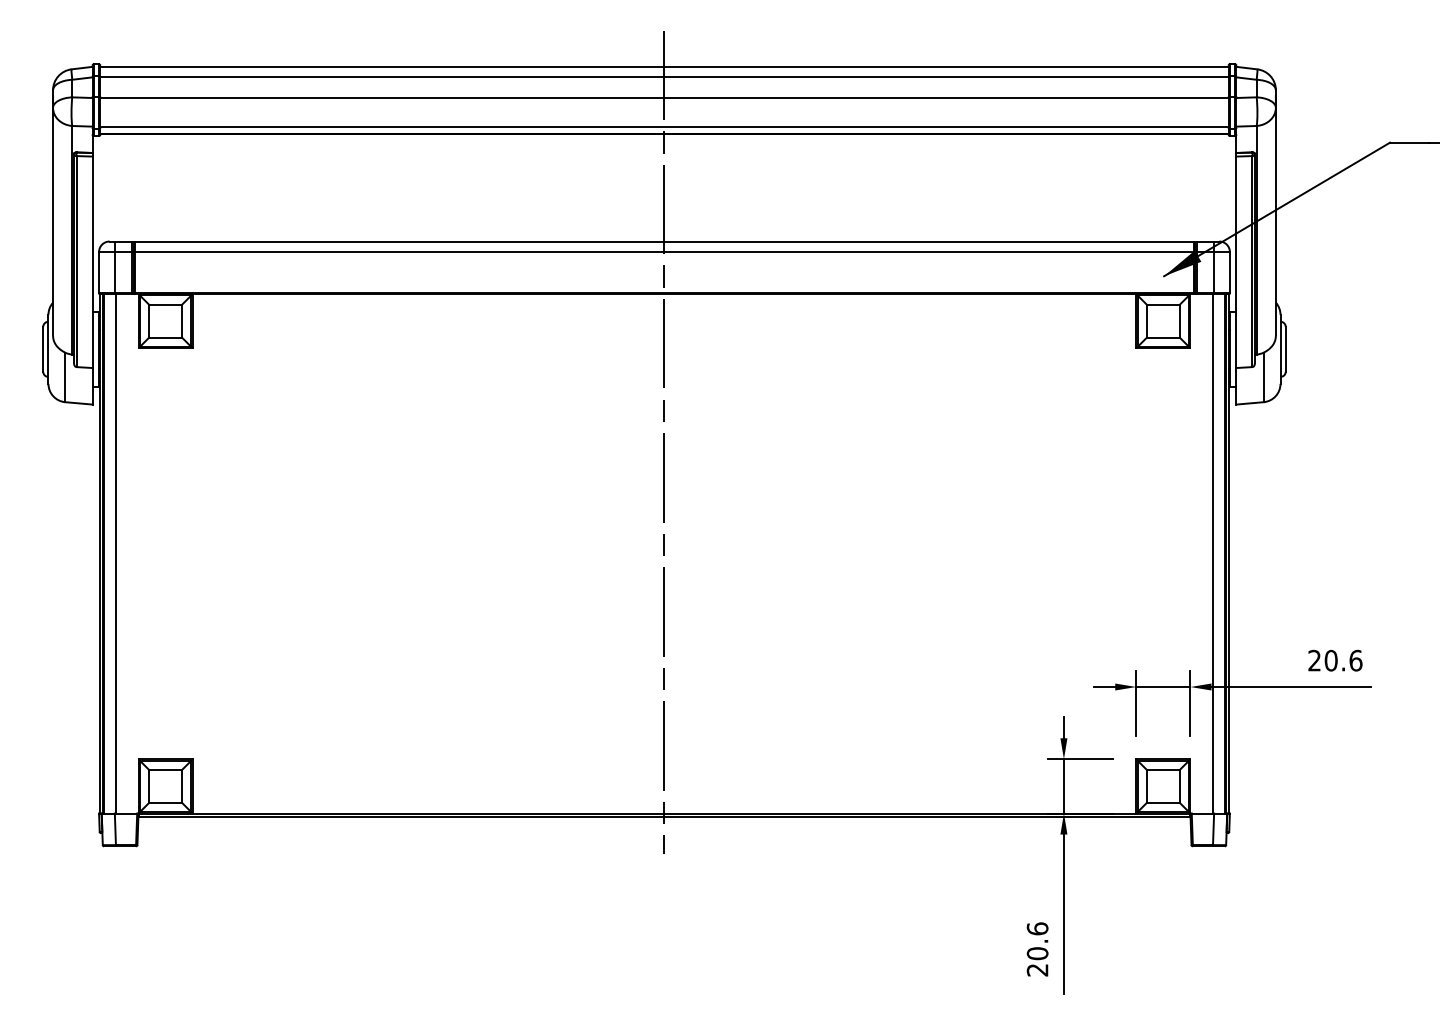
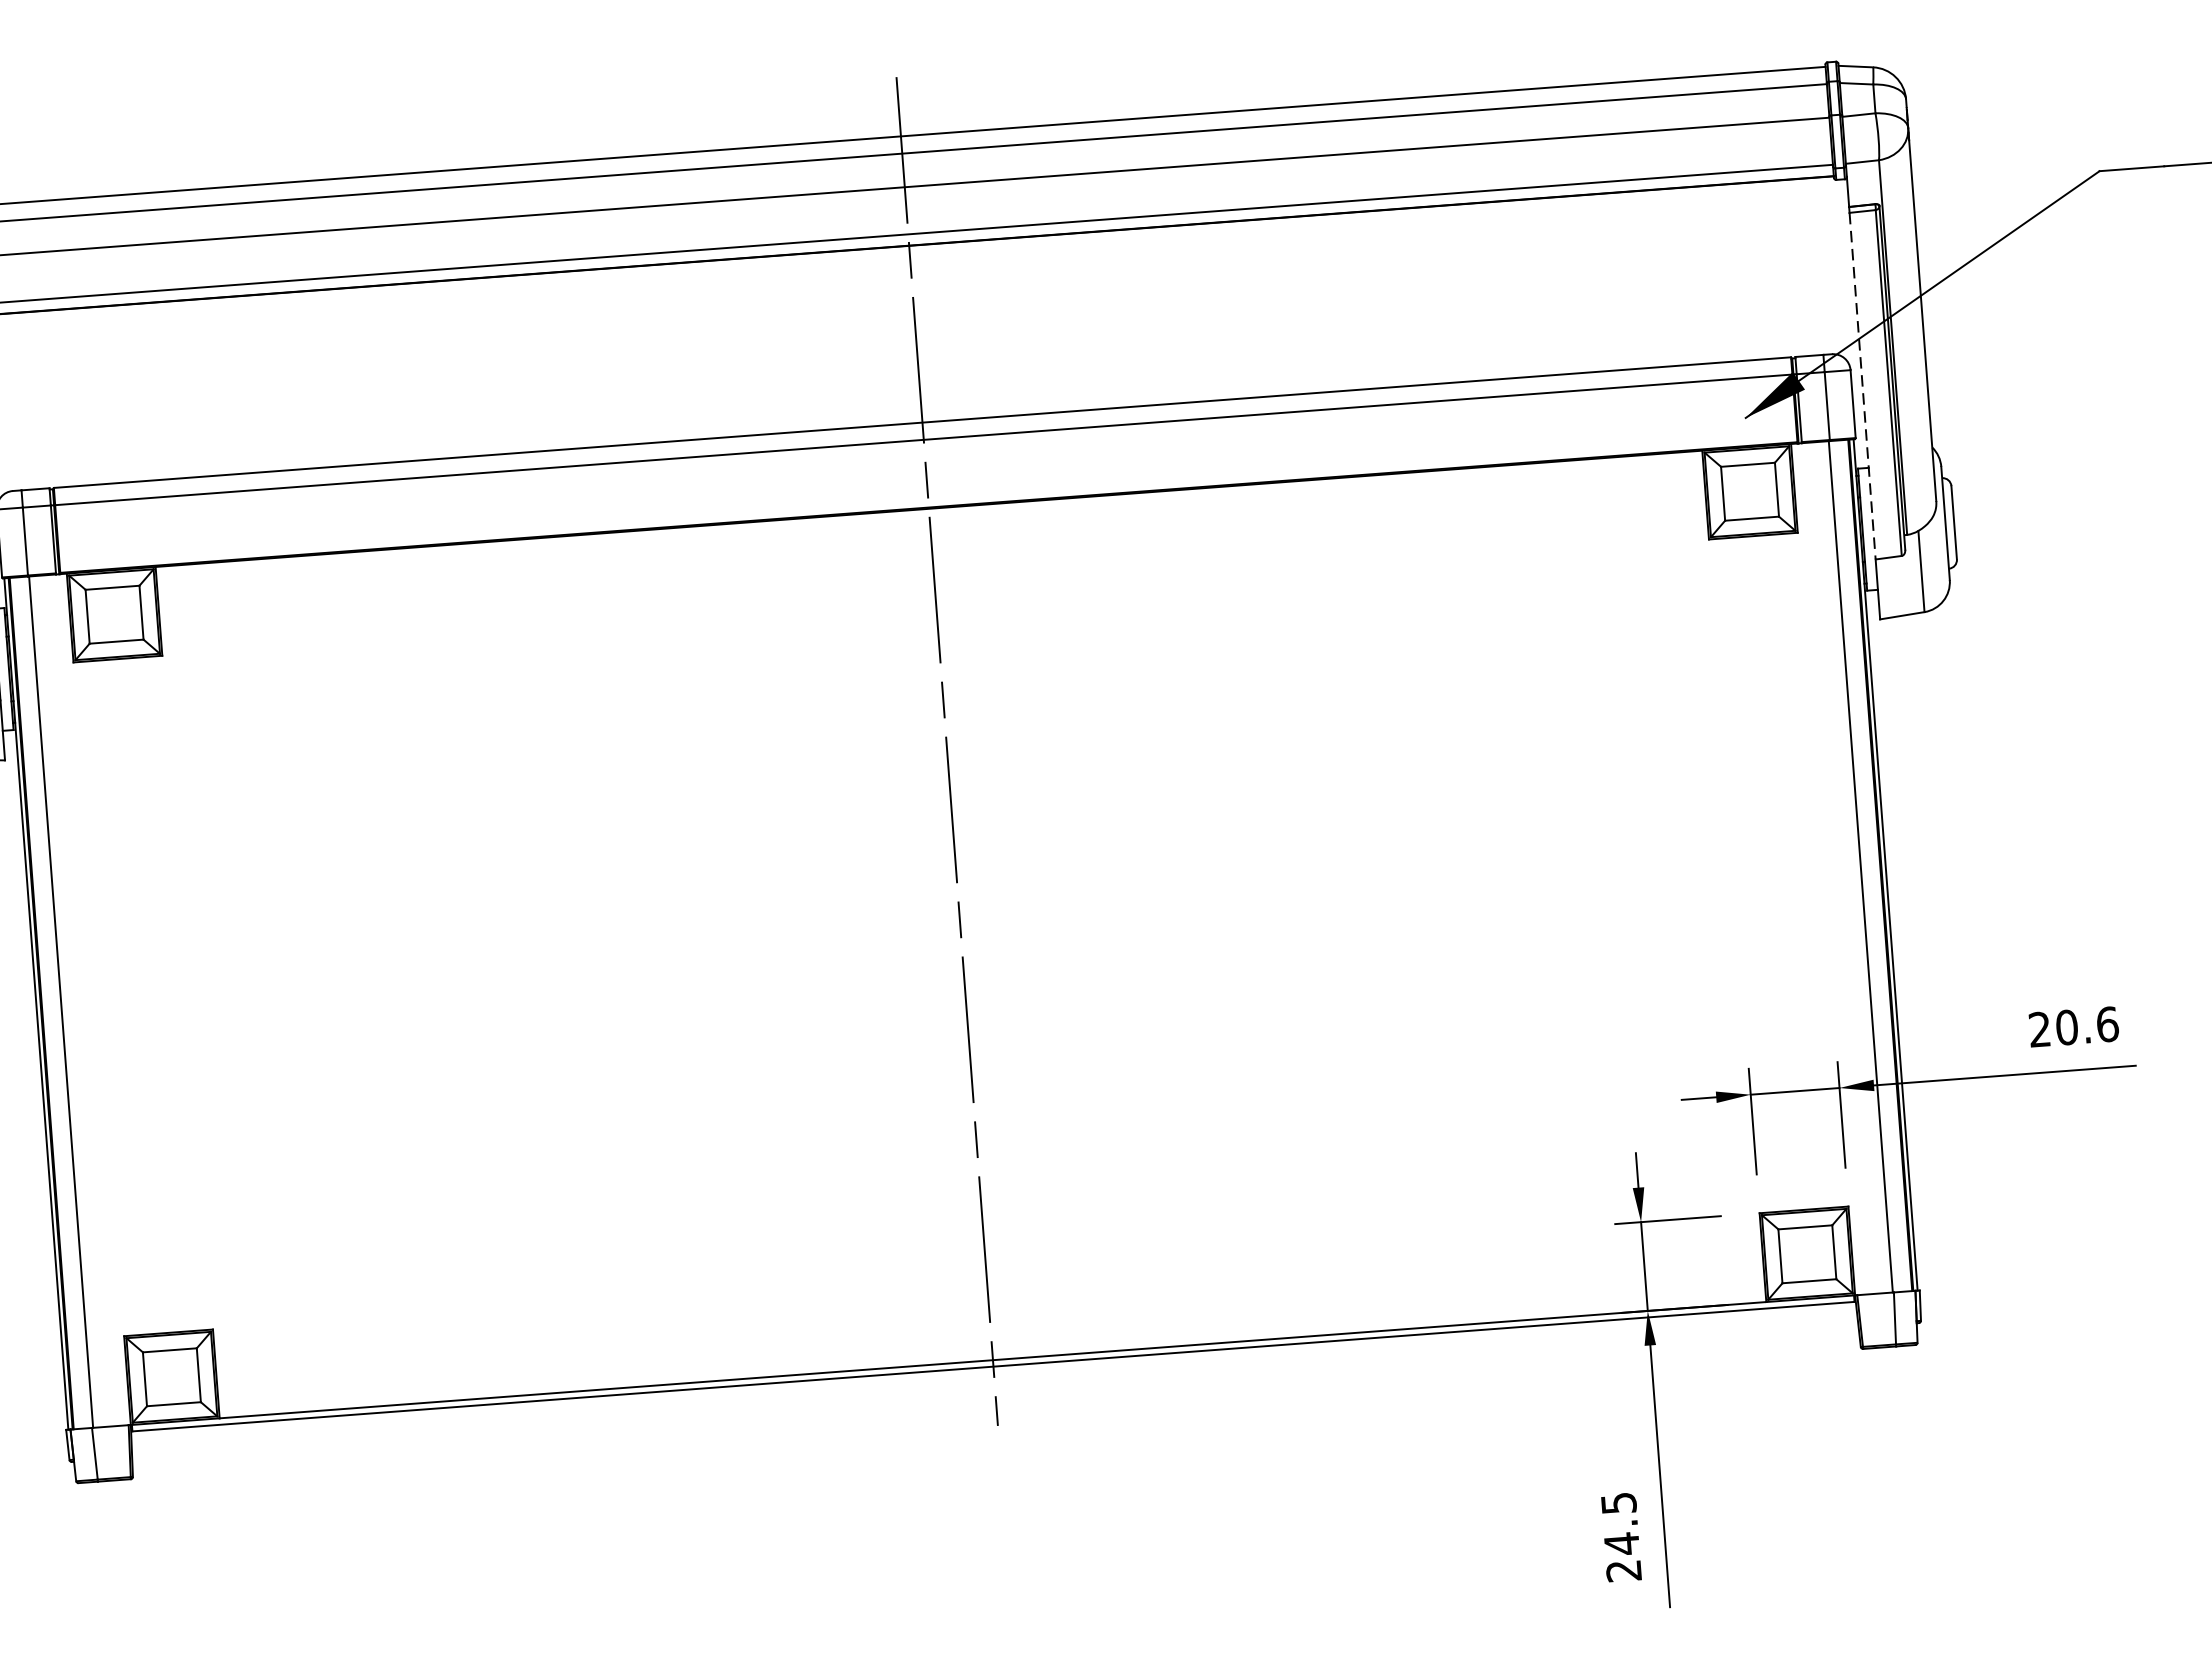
line: (1236, 262) -> (1862, 386), solid -> dashed
text: (1037, 941) -> (1620, 1524), 20.6 -> 24.5

